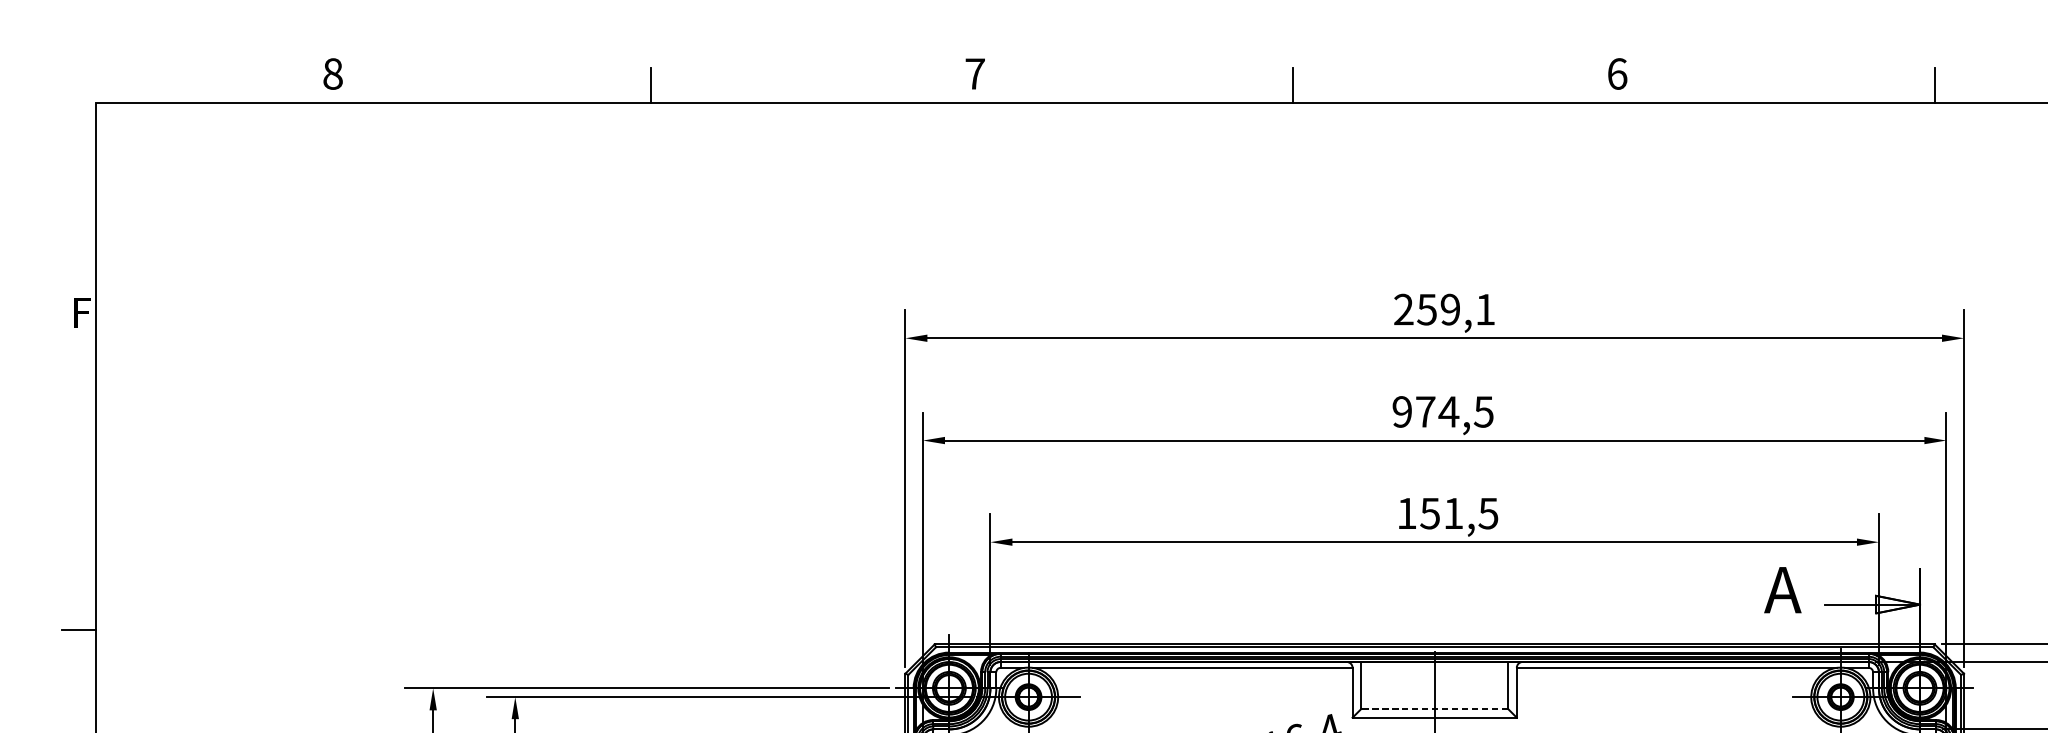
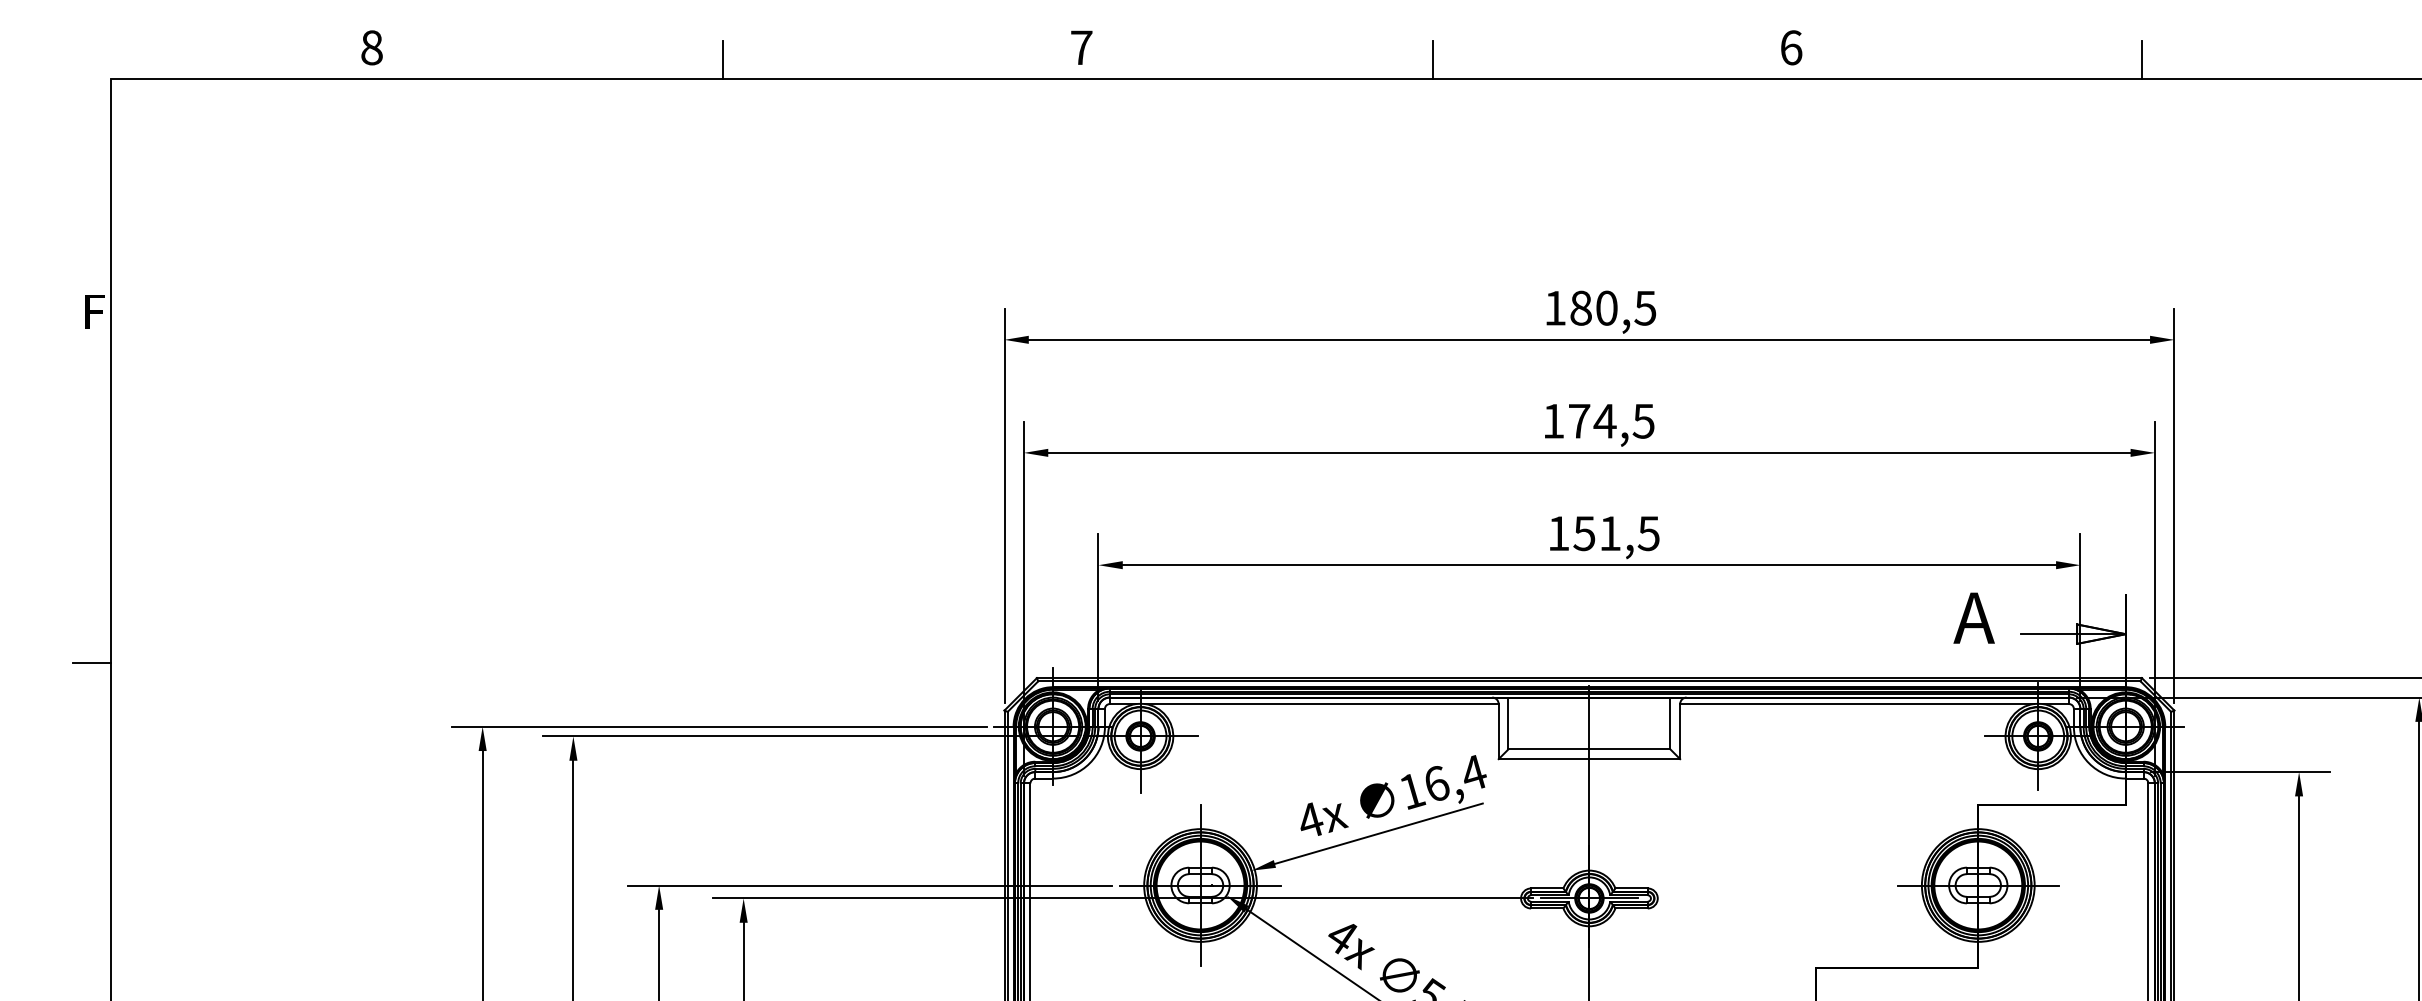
text: (1444, 309) -> (1600, 307), 259,1 -> 180,5
text: (1402, 411) -> (1553, 420), 974,5 -> 174,5
line: (1433, 708) -> (1588, 749), dashed -> solid

